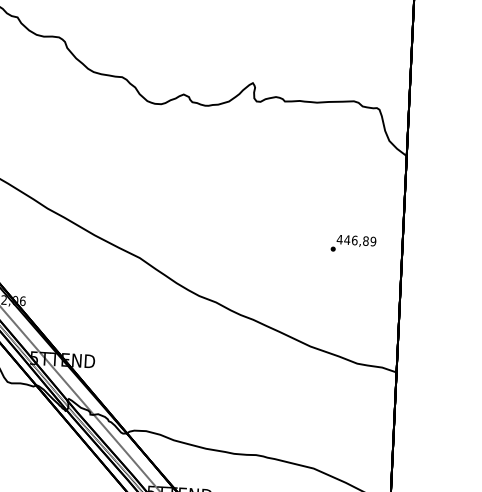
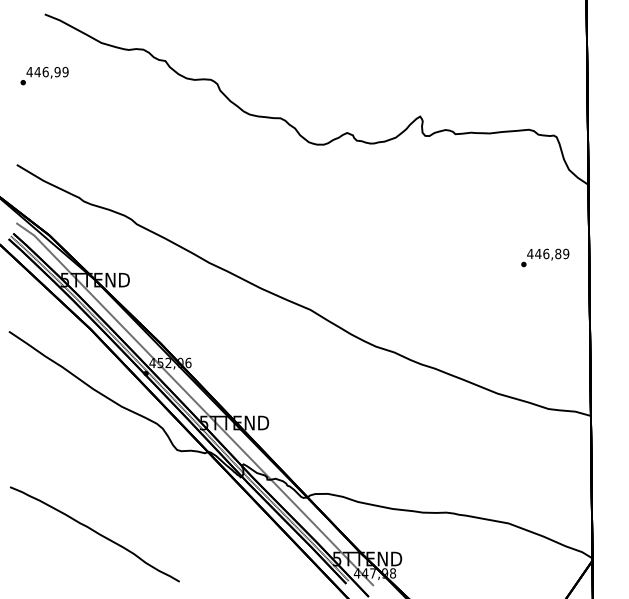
text: (353, 243) -> (545, 257), moved

